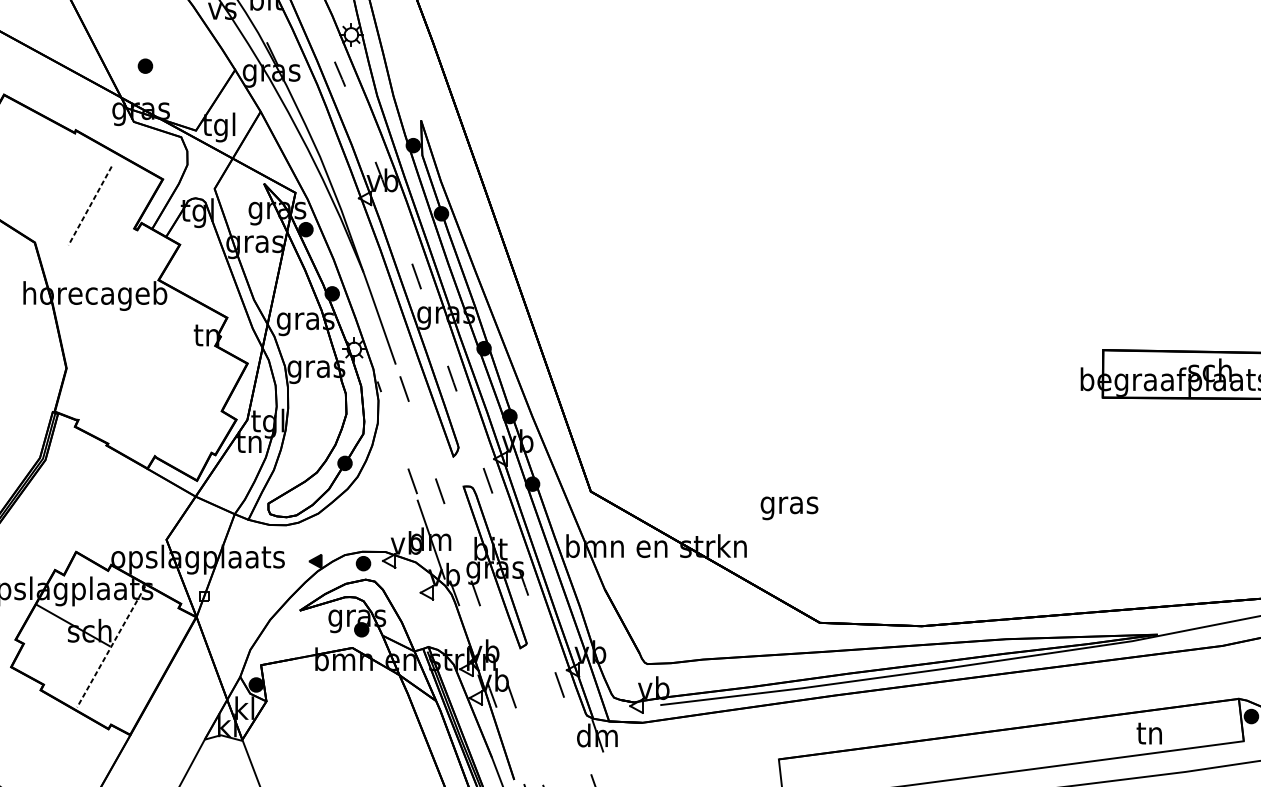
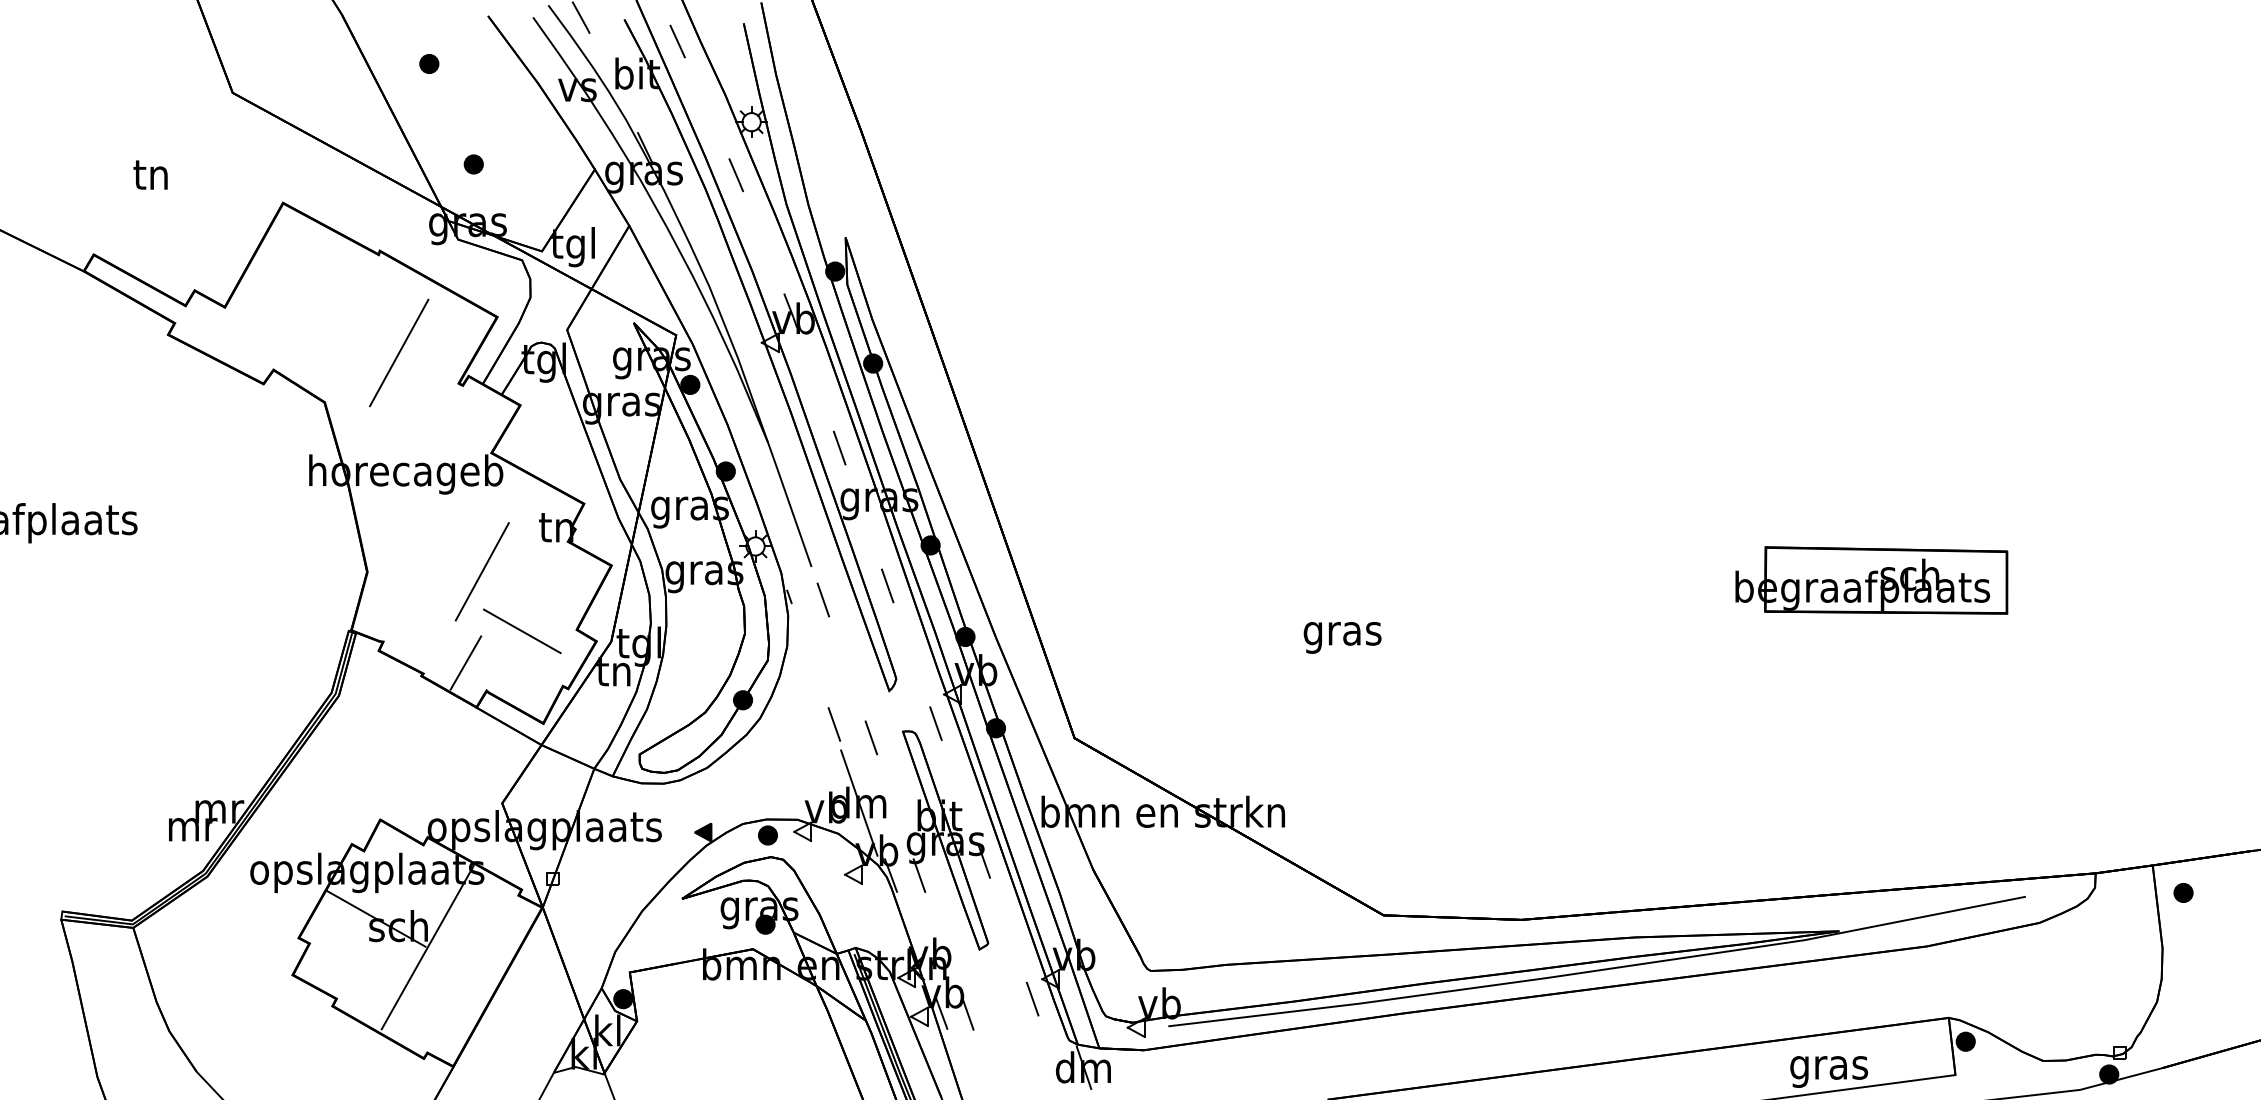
line: (90, 205) -> (399, 352), dashed -> solid
line: (151, 367) -> (481, 571), added
line: (180, 412) -> (521, 631), added
line: (139, 435) -> (465, 662), added
text: (789, 508) -> (1342, 637), moved
line: (111, 646) -> (427, 947), dashed -> solid
text: (1150, 736) -> (1829, 1068), tn -> gras

